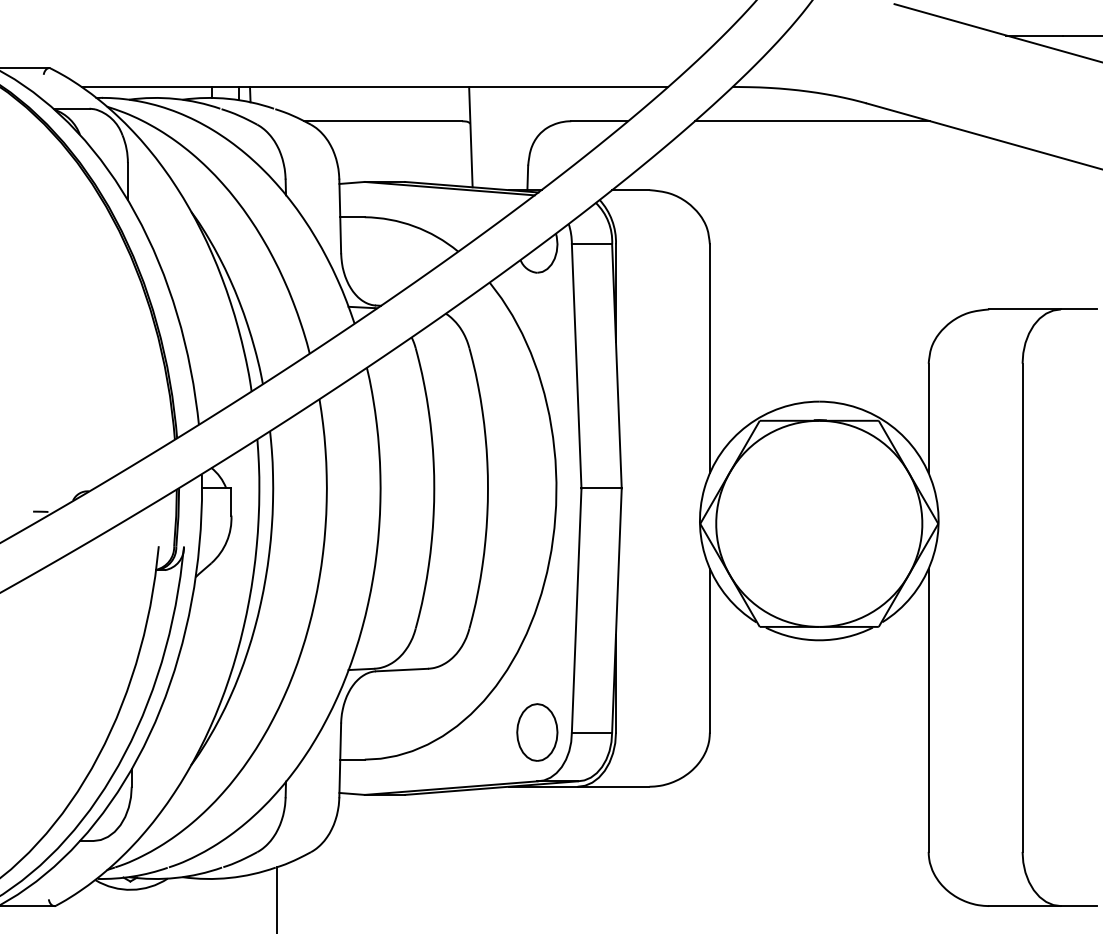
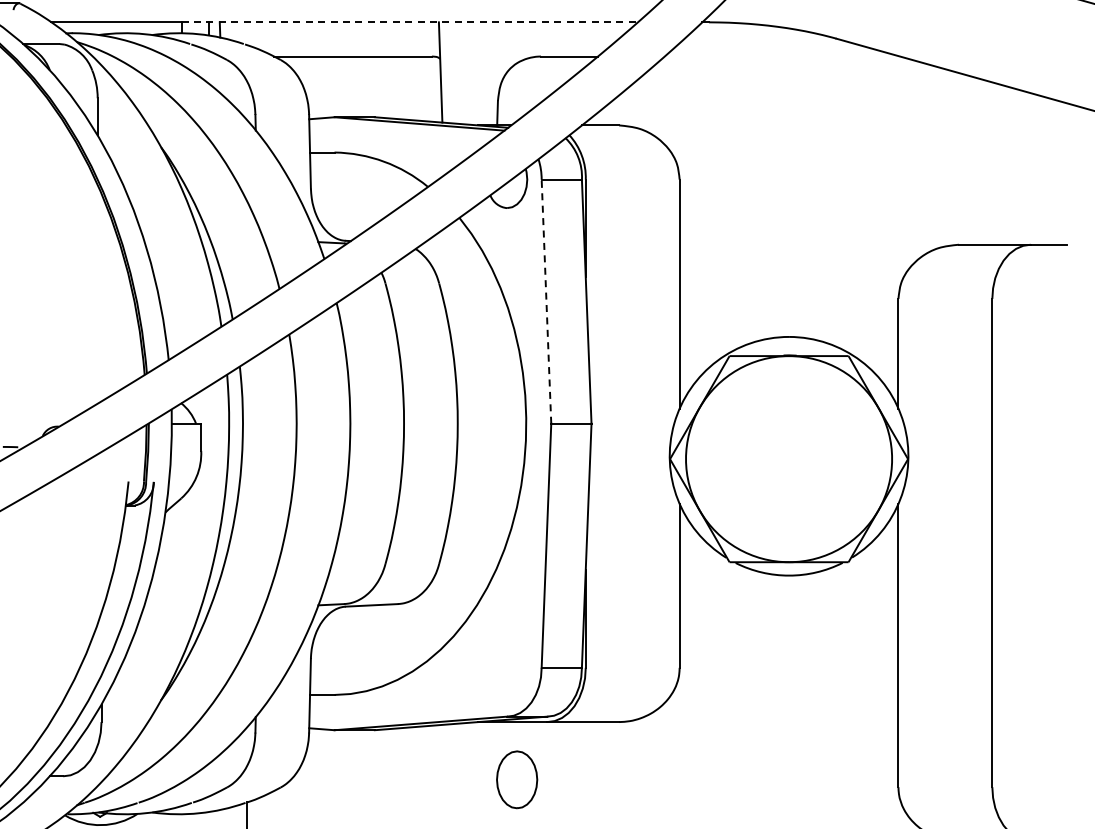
line: (440, 87) -> (410, 22), solid -> dashed
line: (812, 121) -> (782, 56), removed
line: (576, 365) -> (546, 300), solid -> dashed
part: (537, 732) -> (517, 779), moved

